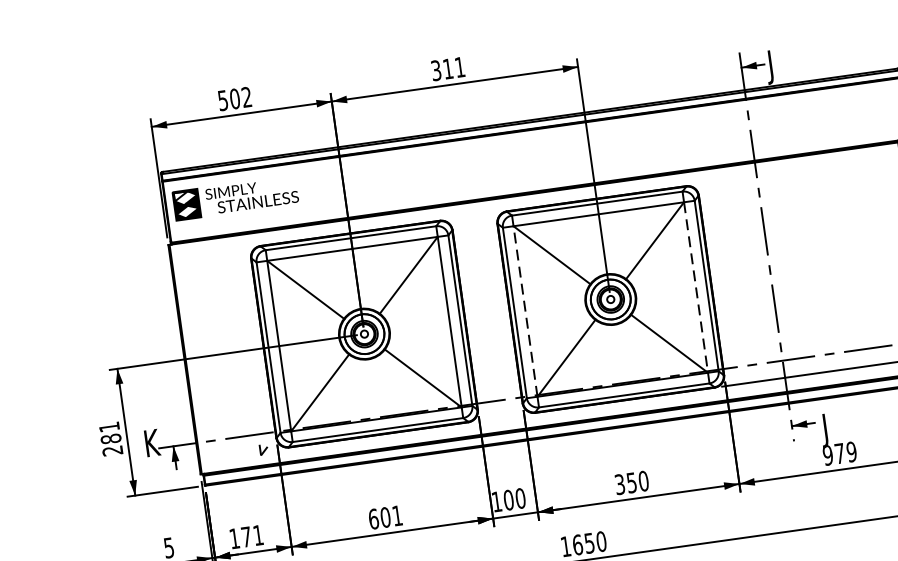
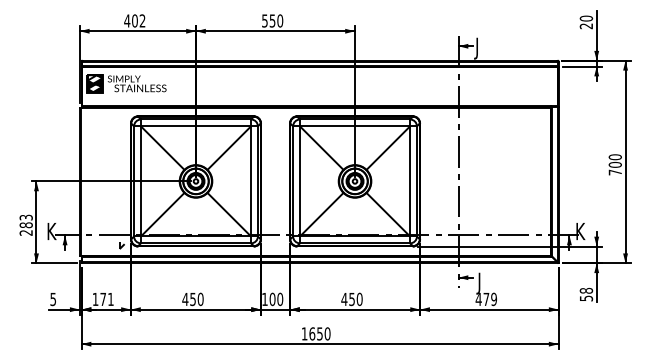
text: (447, 68) -> (272, 20), 311 -> 550
text: (223, 99) -> (127, 20), 502 -> 402
line: (696, 287) -> (410, 181), dashed -> solid
line: (526, 309) -> (300, 180), dashed -> solid
text: (108, 427) -> (25, 217), 281 -> 283
text: (827, 455) -> (478, 299), 979 -> 479
text: (620, 484) -> (344, 299), 350 -> 450
text: (384, 517) -> (192, 299), 601 -> 450

